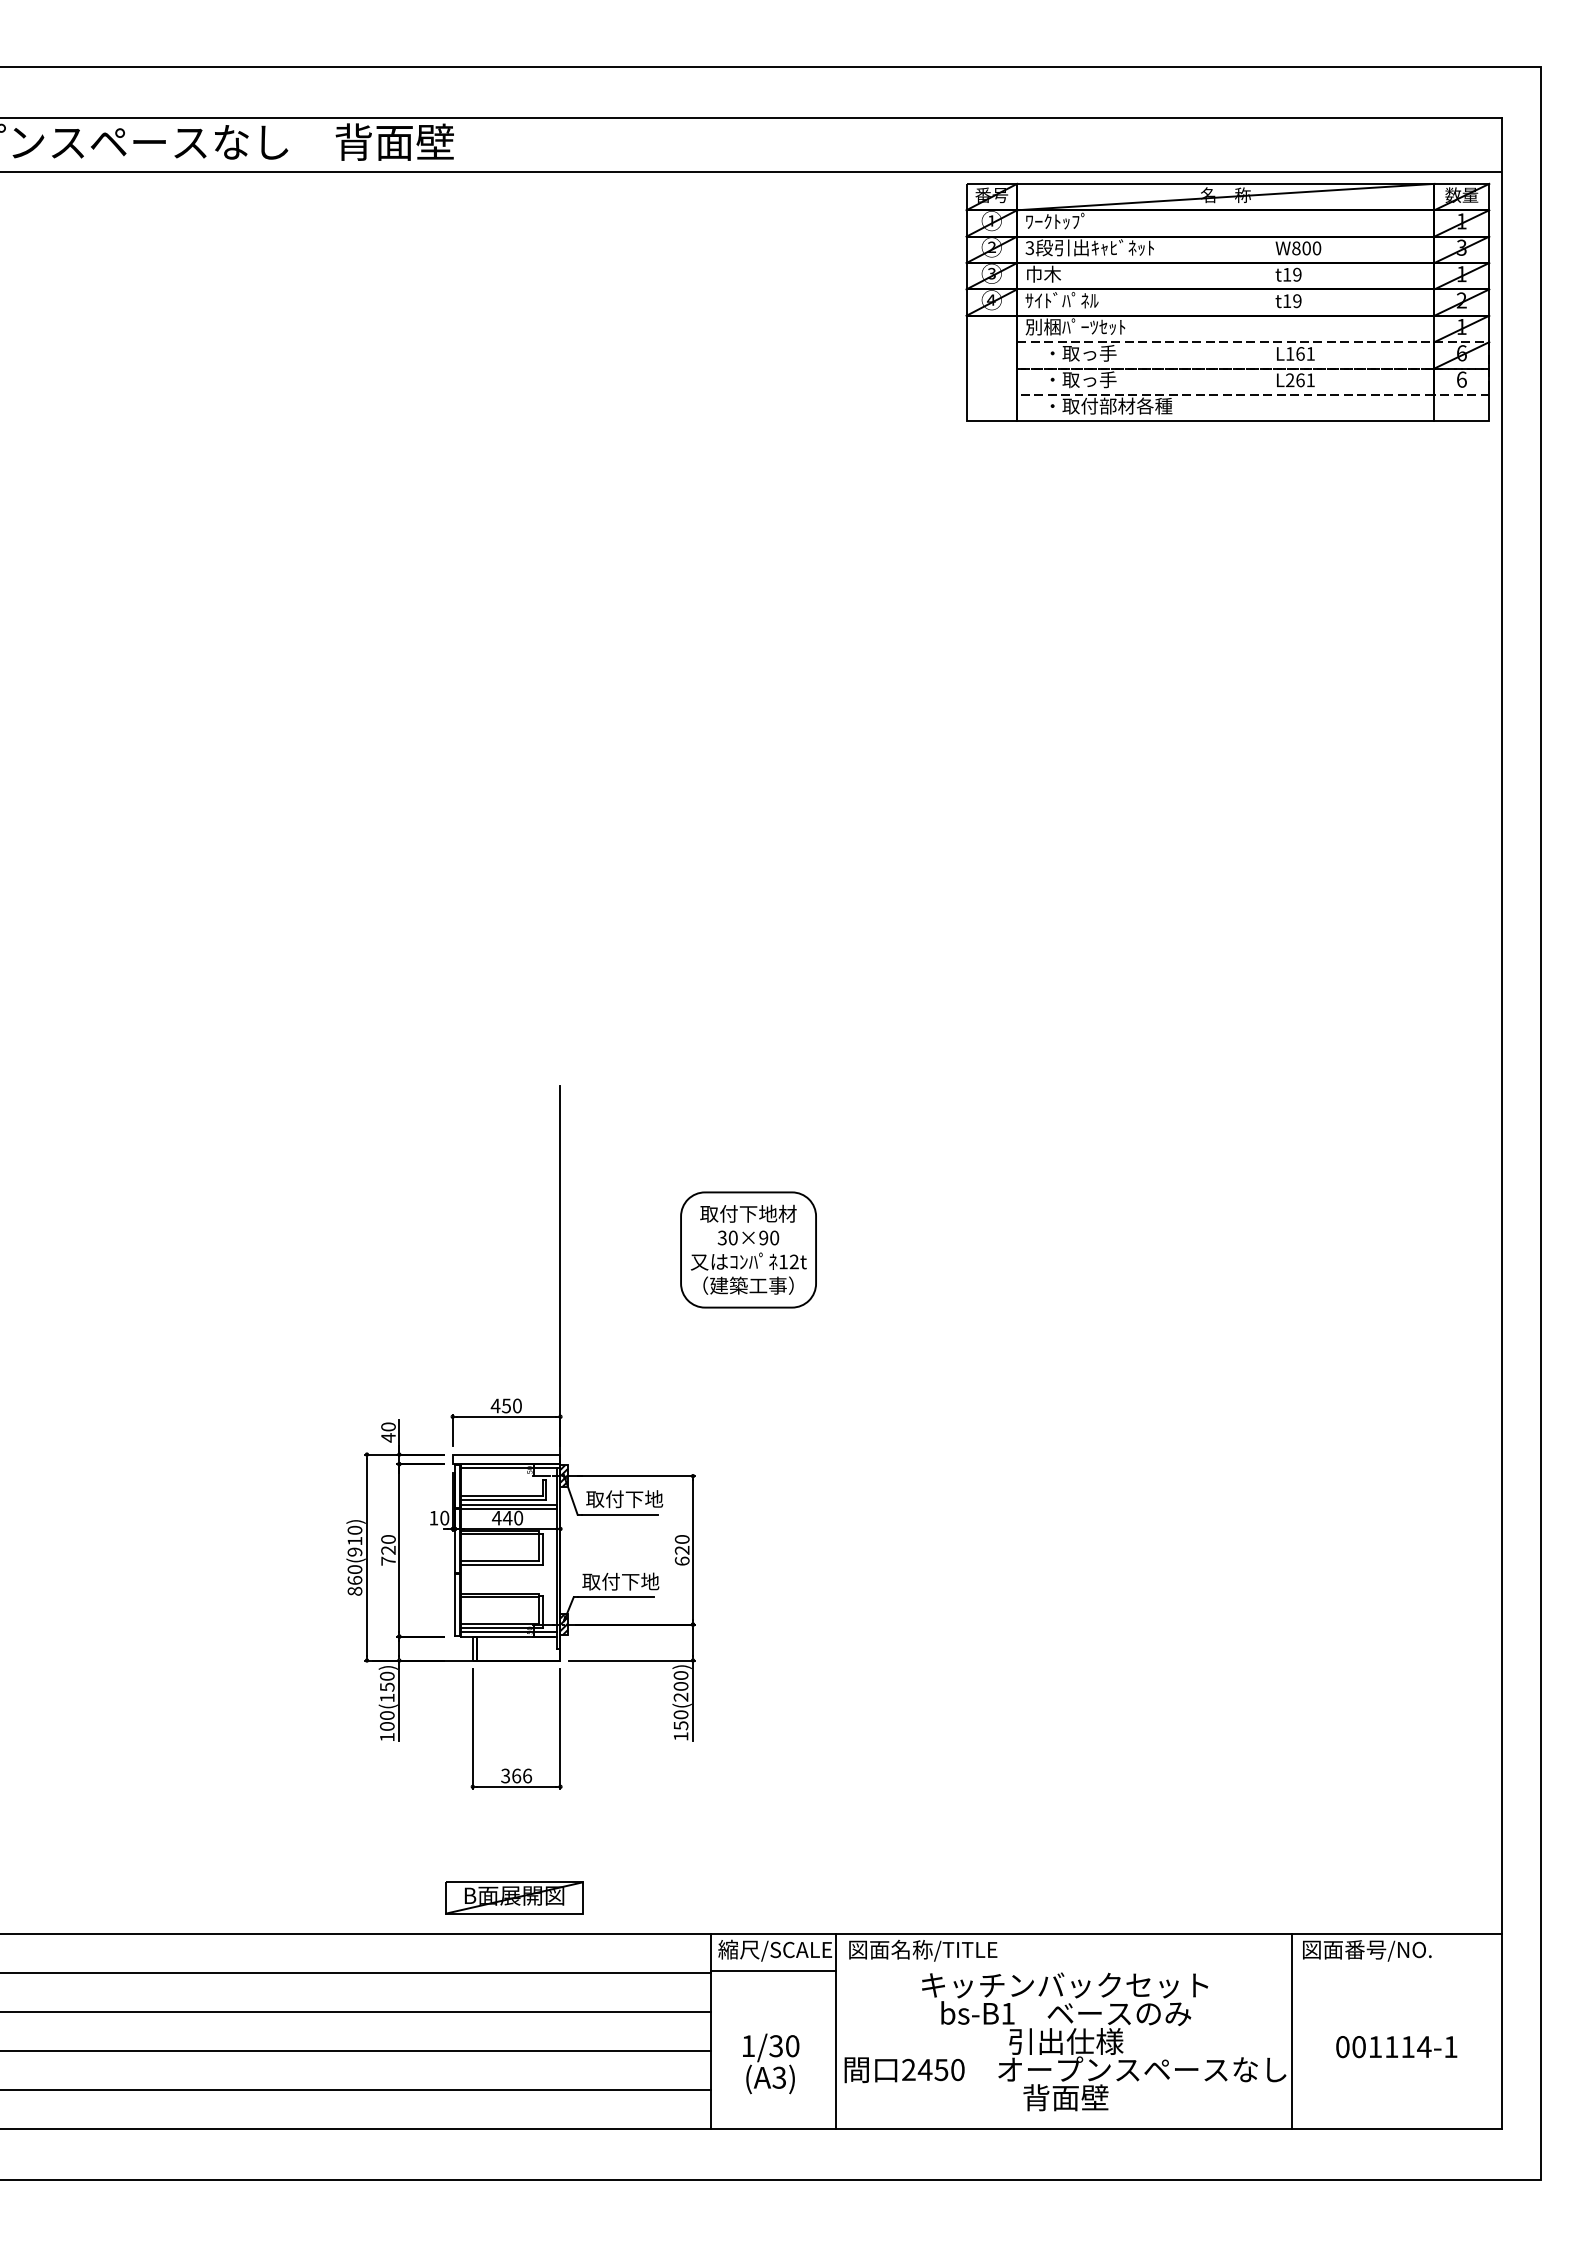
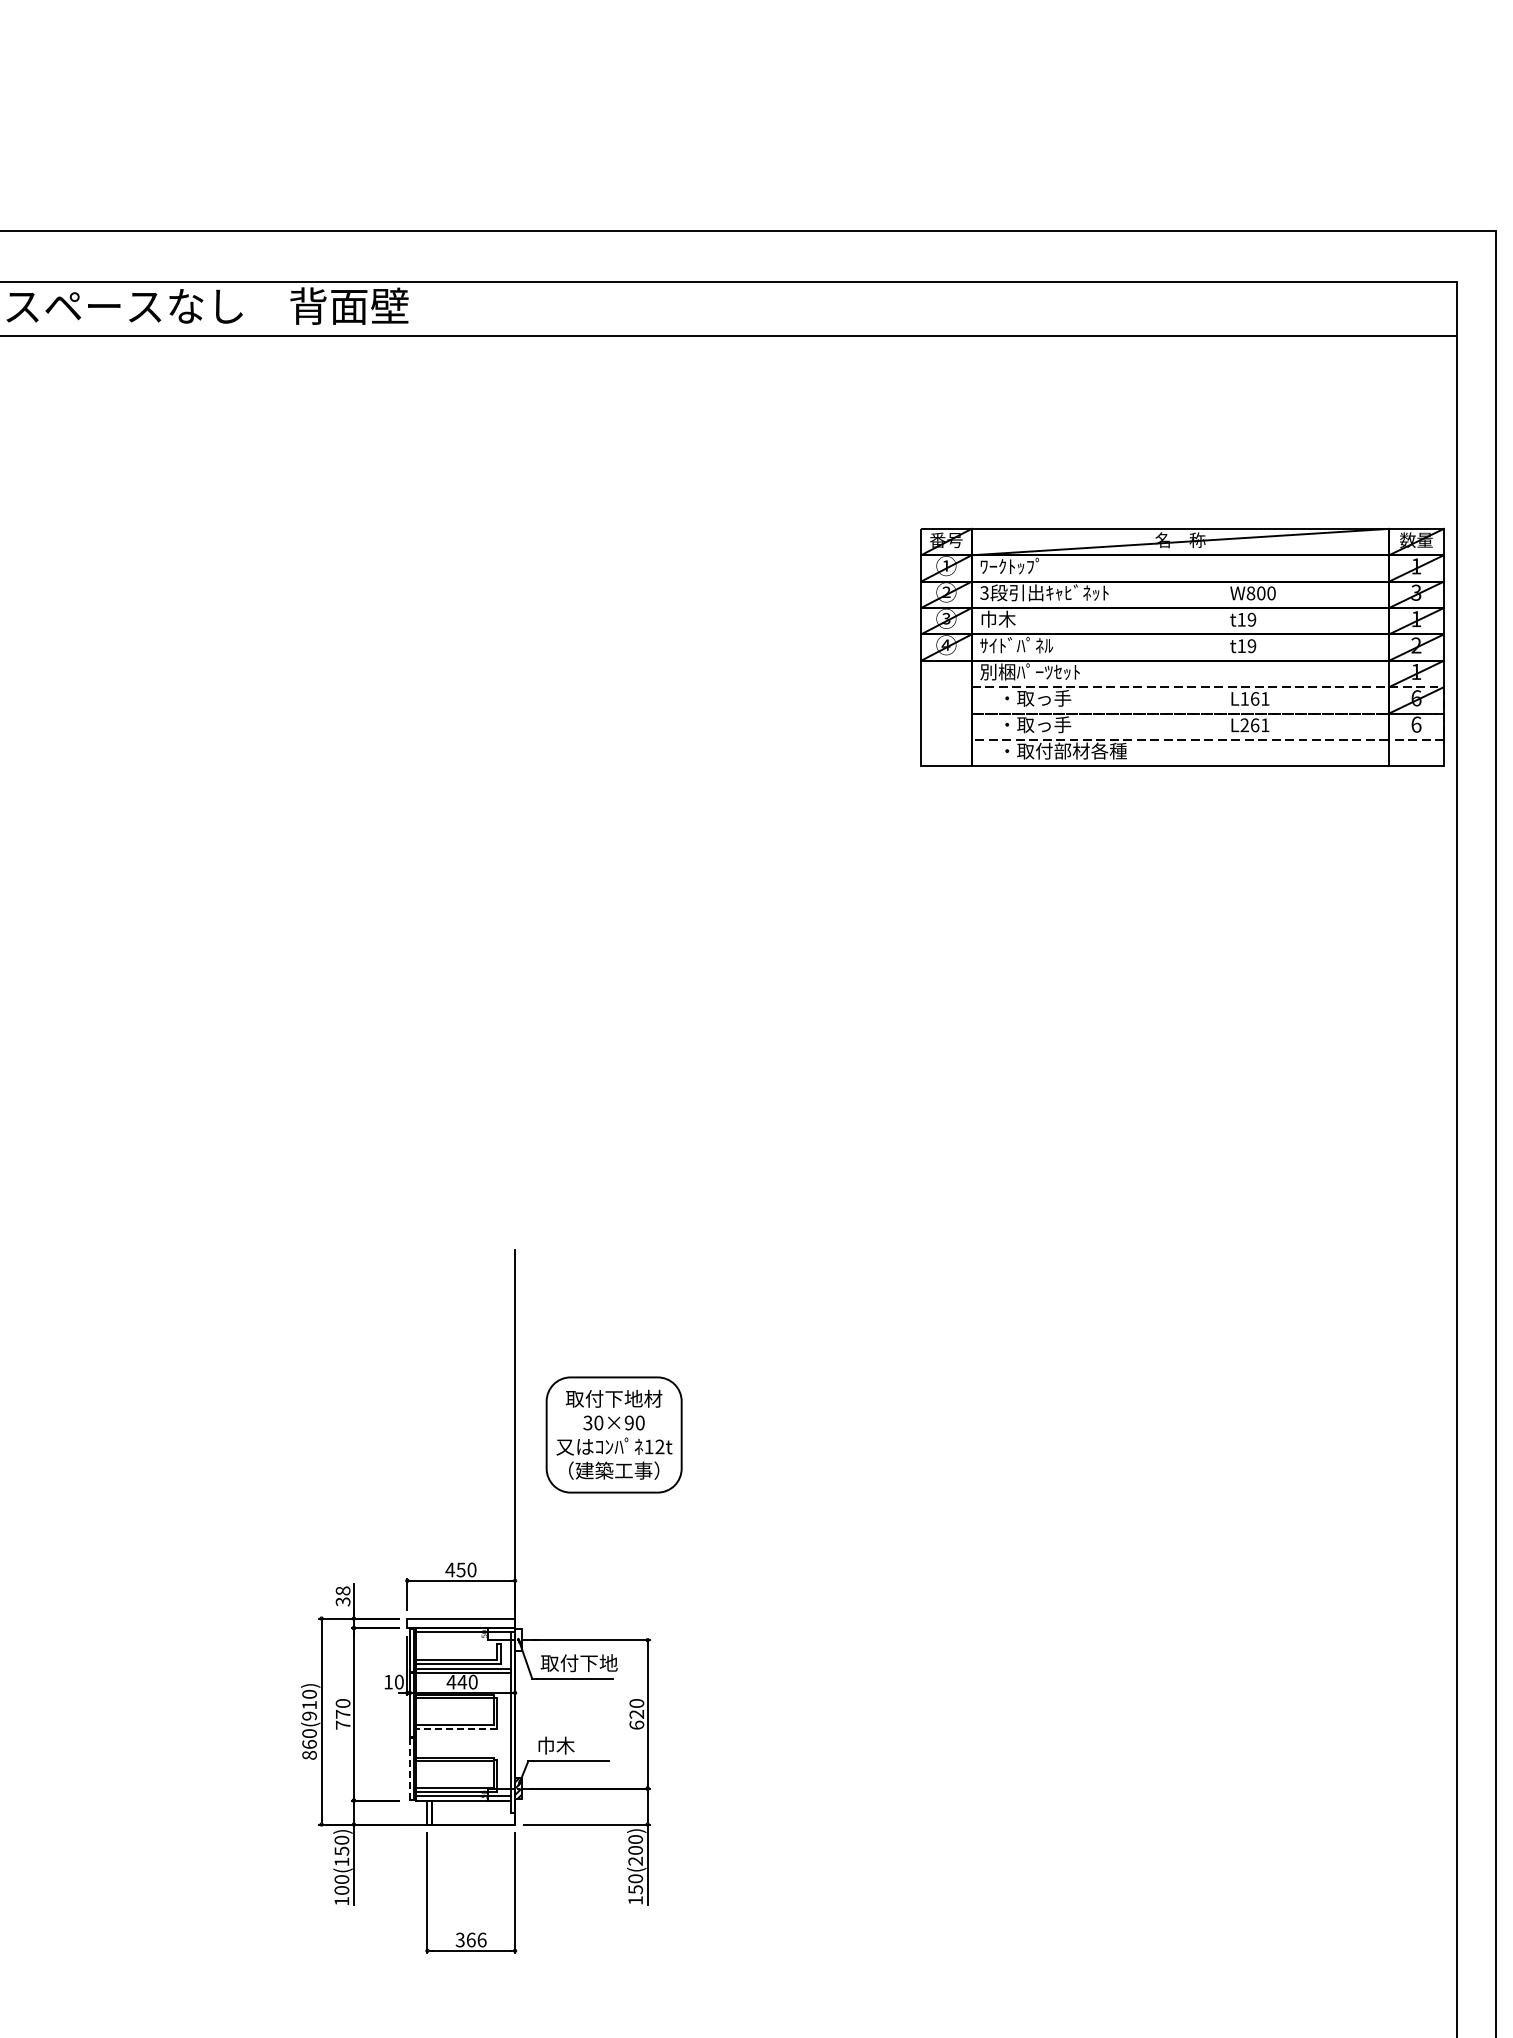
part: (1227, 301) -> (1182, 646), moved
part: (748, 1249) -> (614, 1434), moved
text: (388, 1432) -> (343, 1596), 40 -> 38
hatch: (563, 1475) -> (518, 1639), removed
text: (388, 1549) -> (343, 1713), 720 -> 770
line: (501, 1565) -> (456, 1729), solid -> dashed
text: (620, 1581) -> (575, 1745), 取付下地 -> 巾木
line: (455, 1605) -> (410, 1769), solid -> dashed

